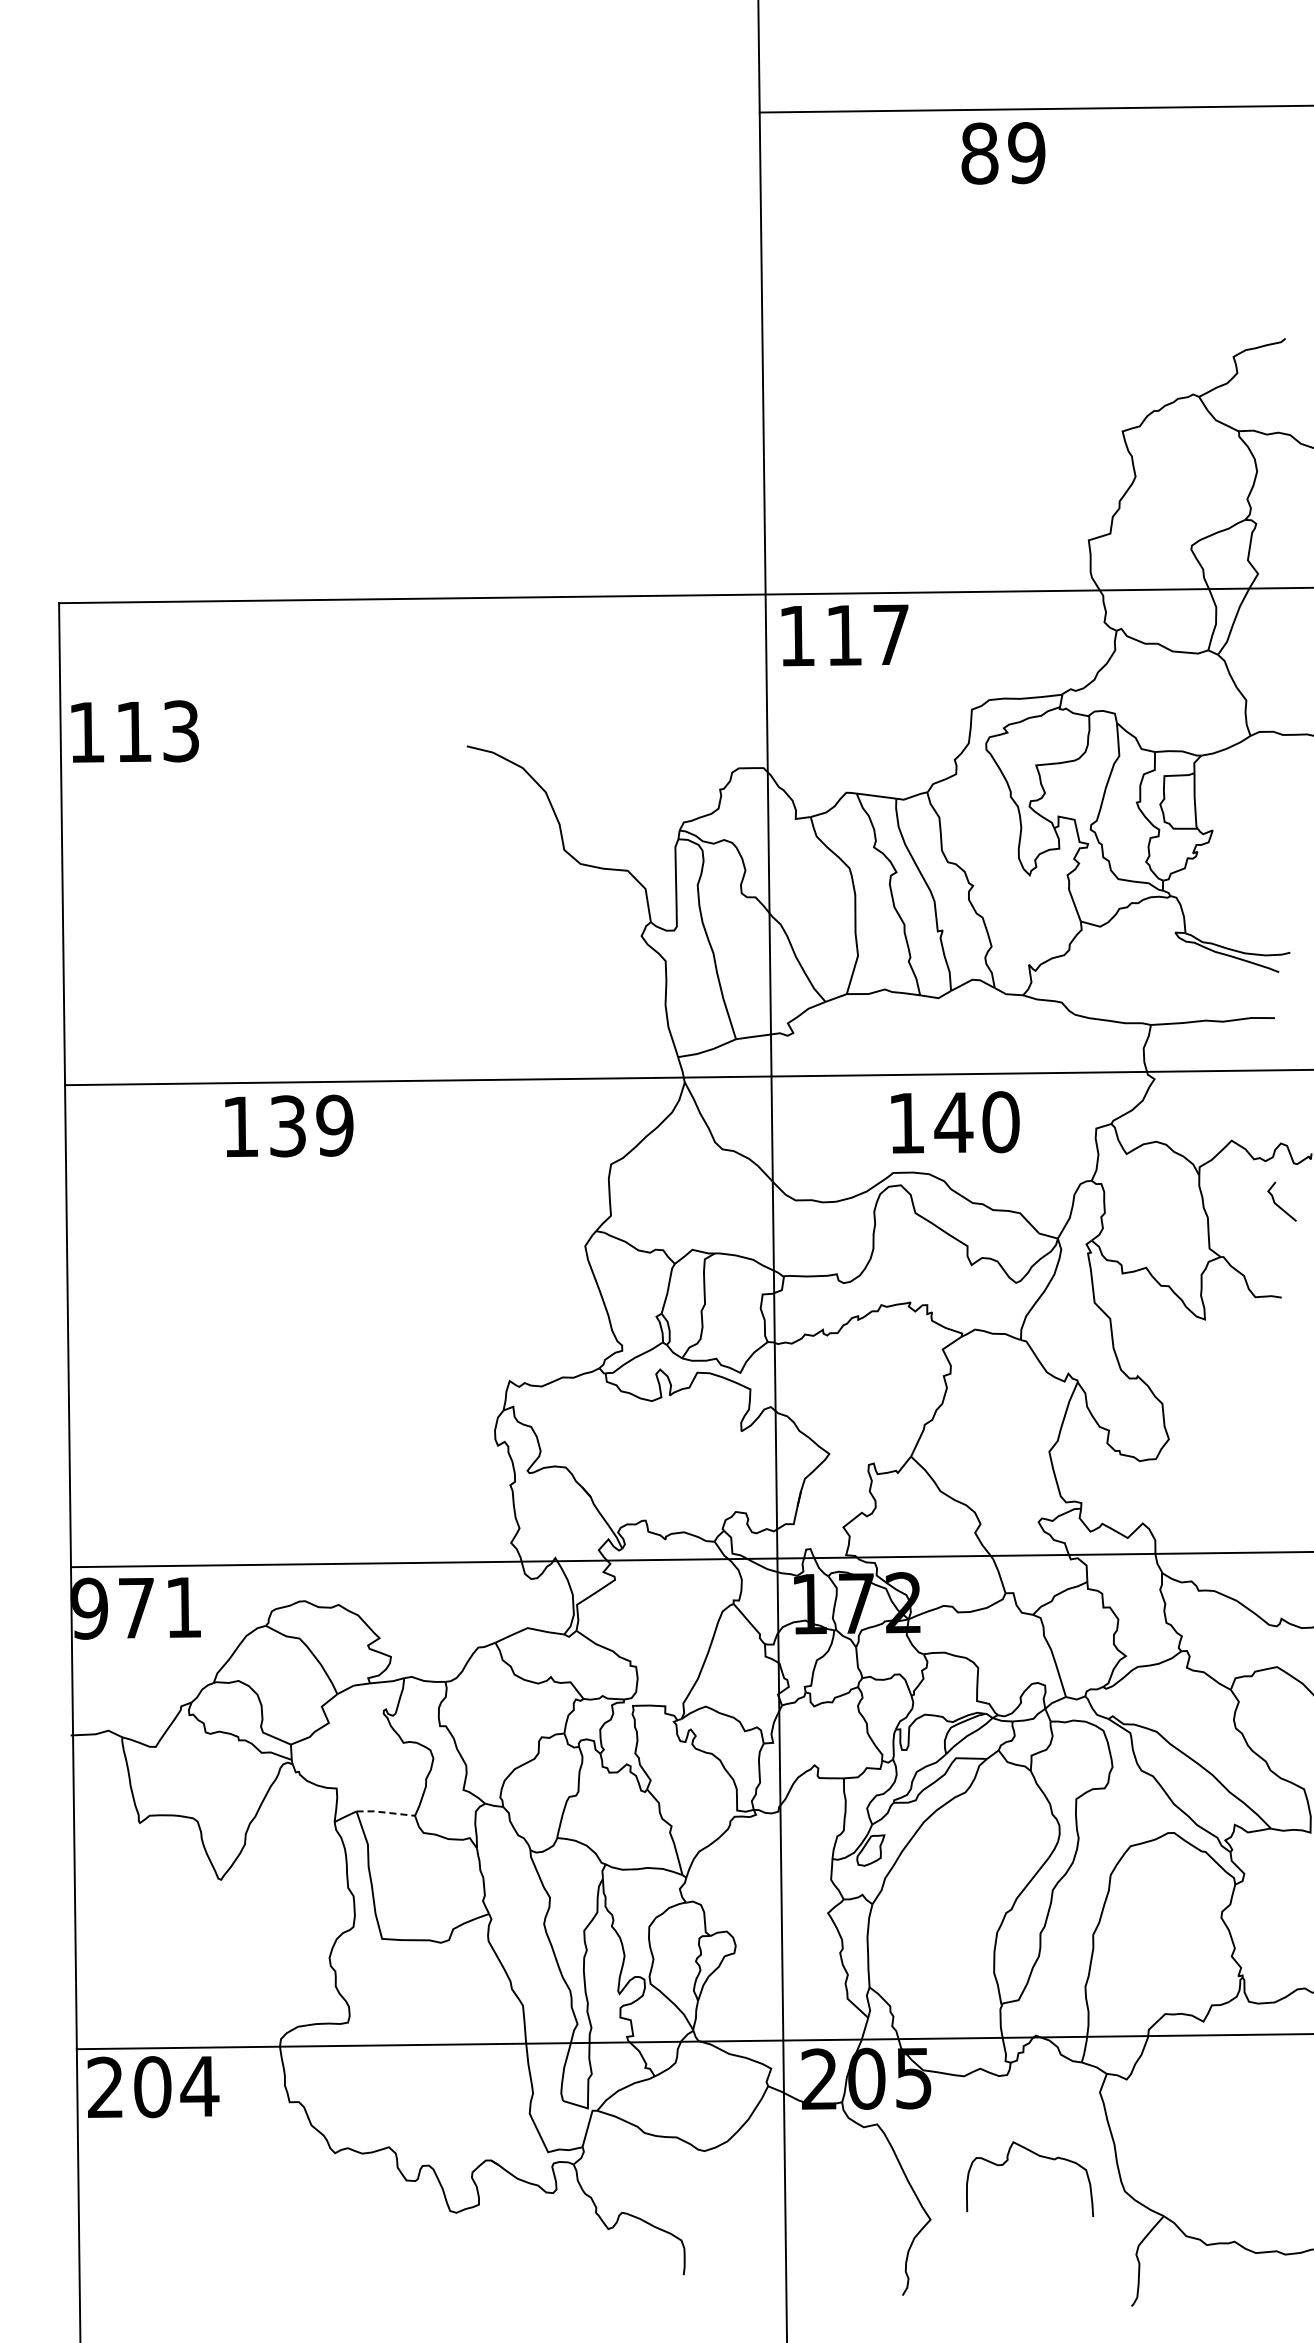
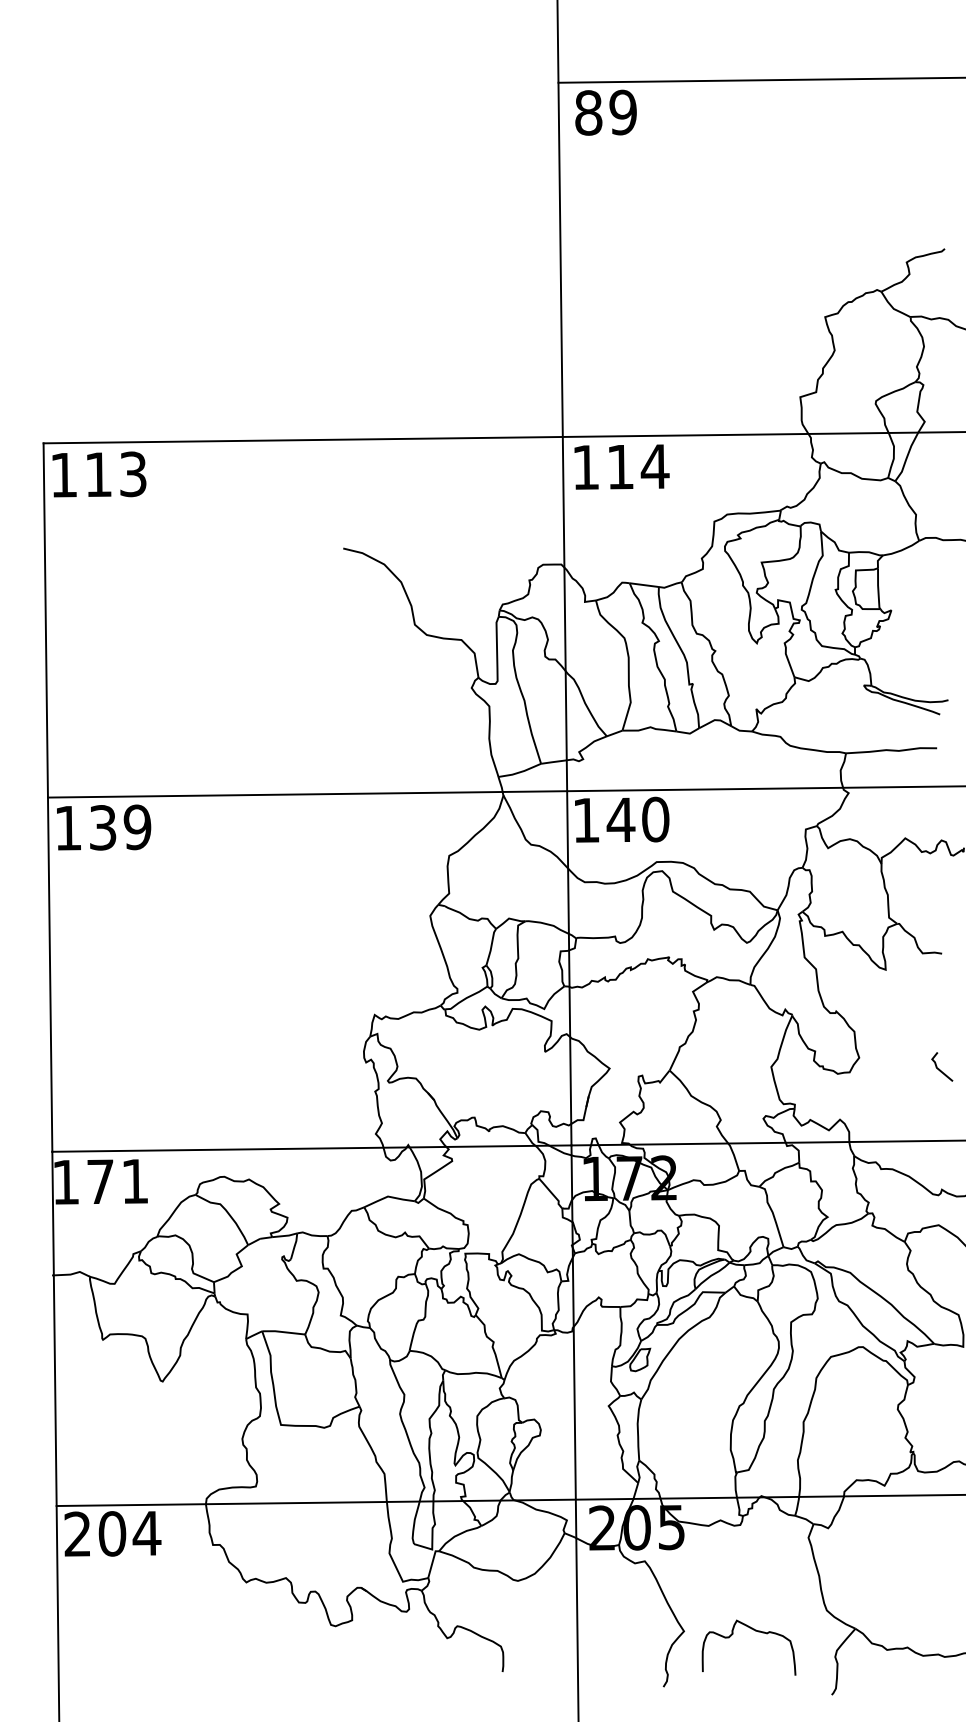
text: (1003, 153) -> (606, 112), moved
text: (891, 634) -> (655, 466), 117 -> 114
text: (134, 731) -> (99, 474), moved
text: (955, 1122) -> (622, 819), moved
text: (289, 1125) -> (104, 827), moved
line: (1279, 1205) -> (940, 1069), moved
text: (88, 1608) -> (65, 1182), 971 -> 171
line: (385, 1812) -> (283, 1332), dashed -> solid
curve: (1038, 2156) -> (755, 1631), moved

